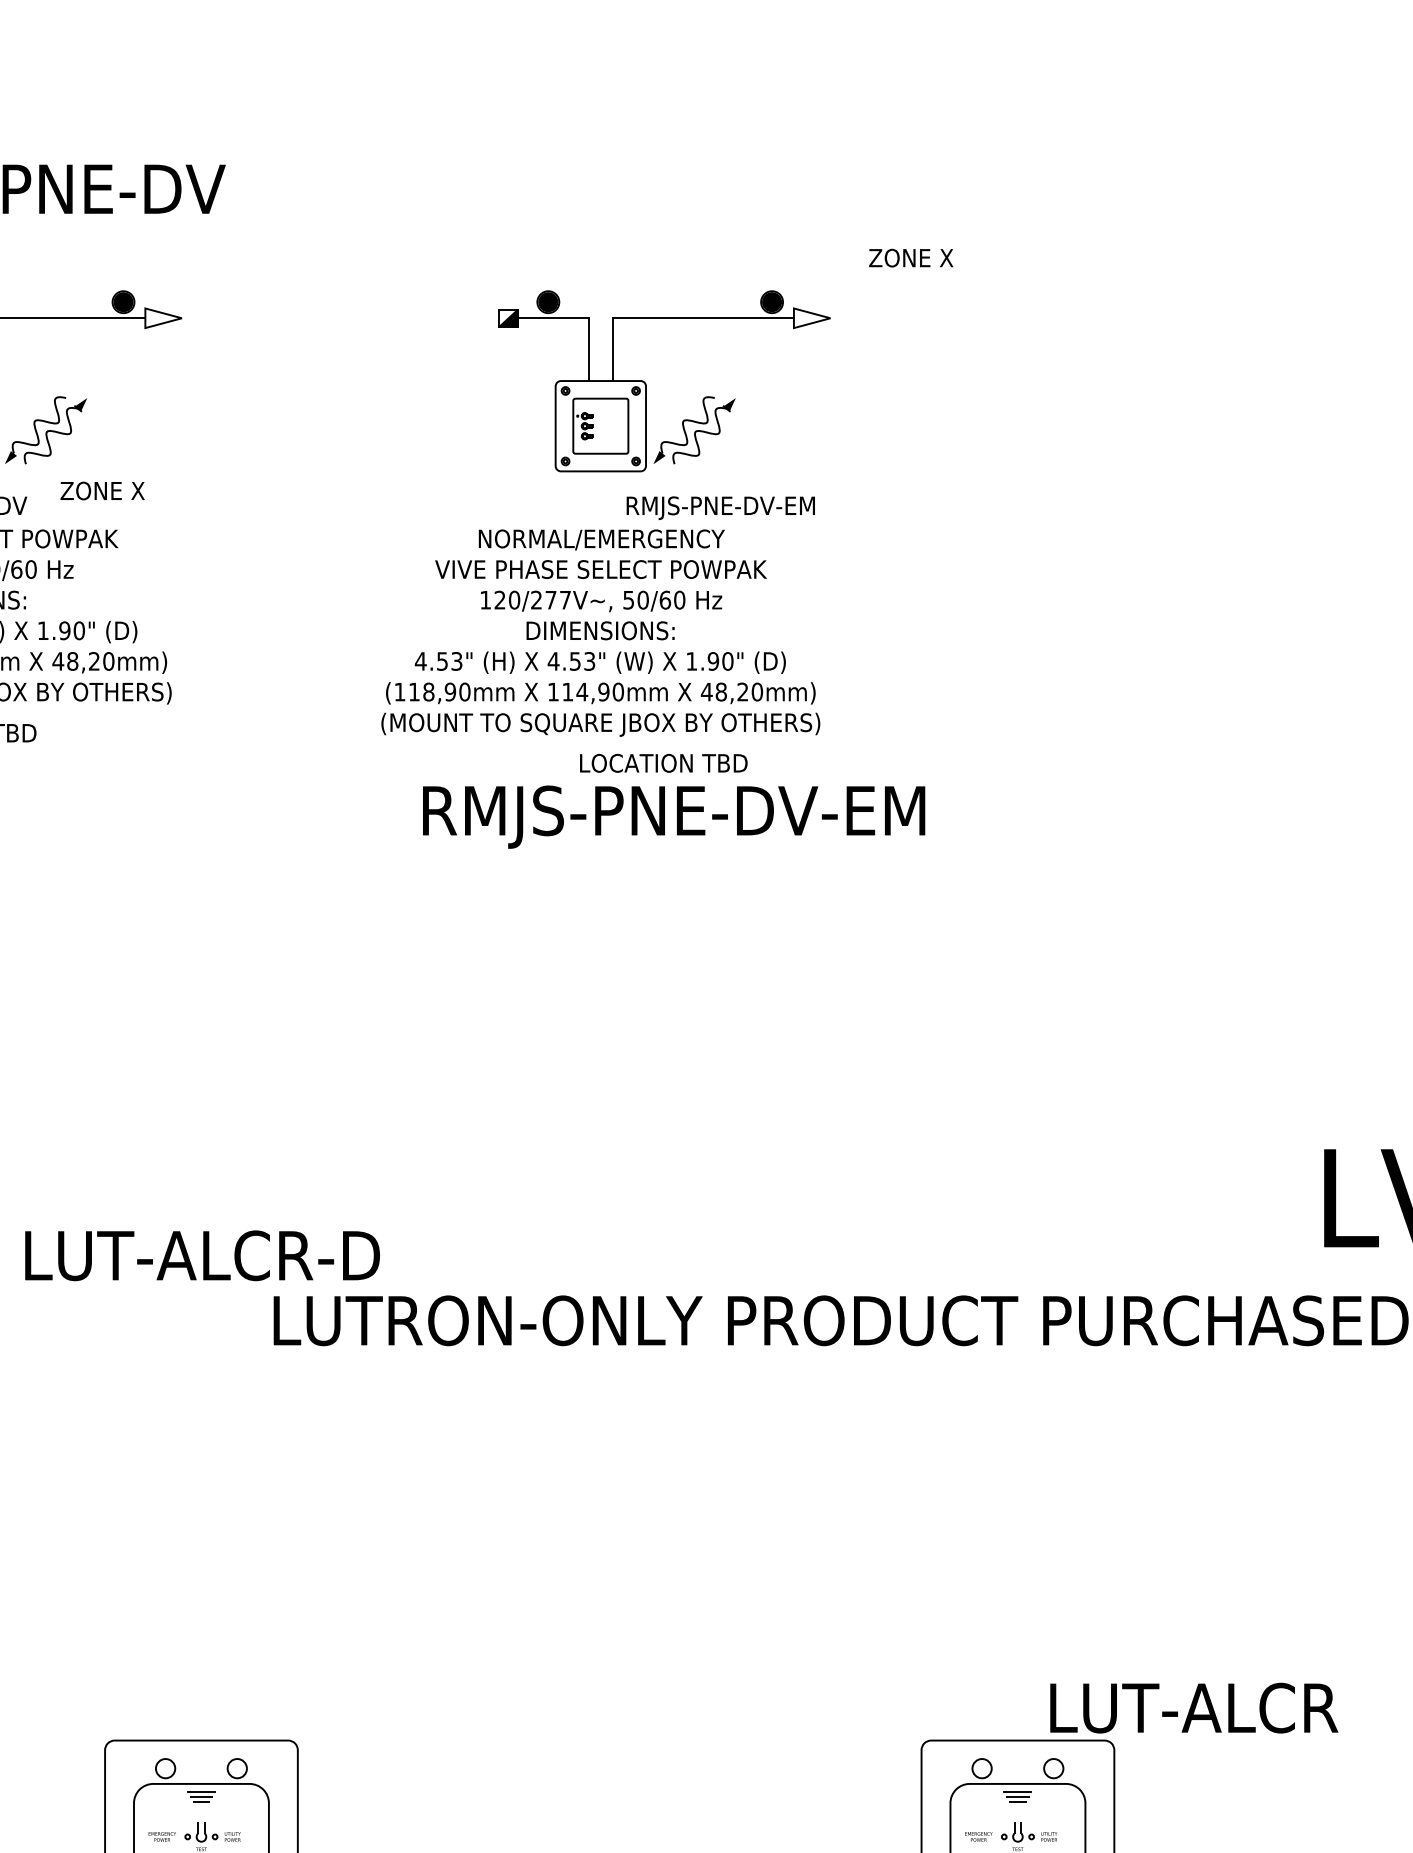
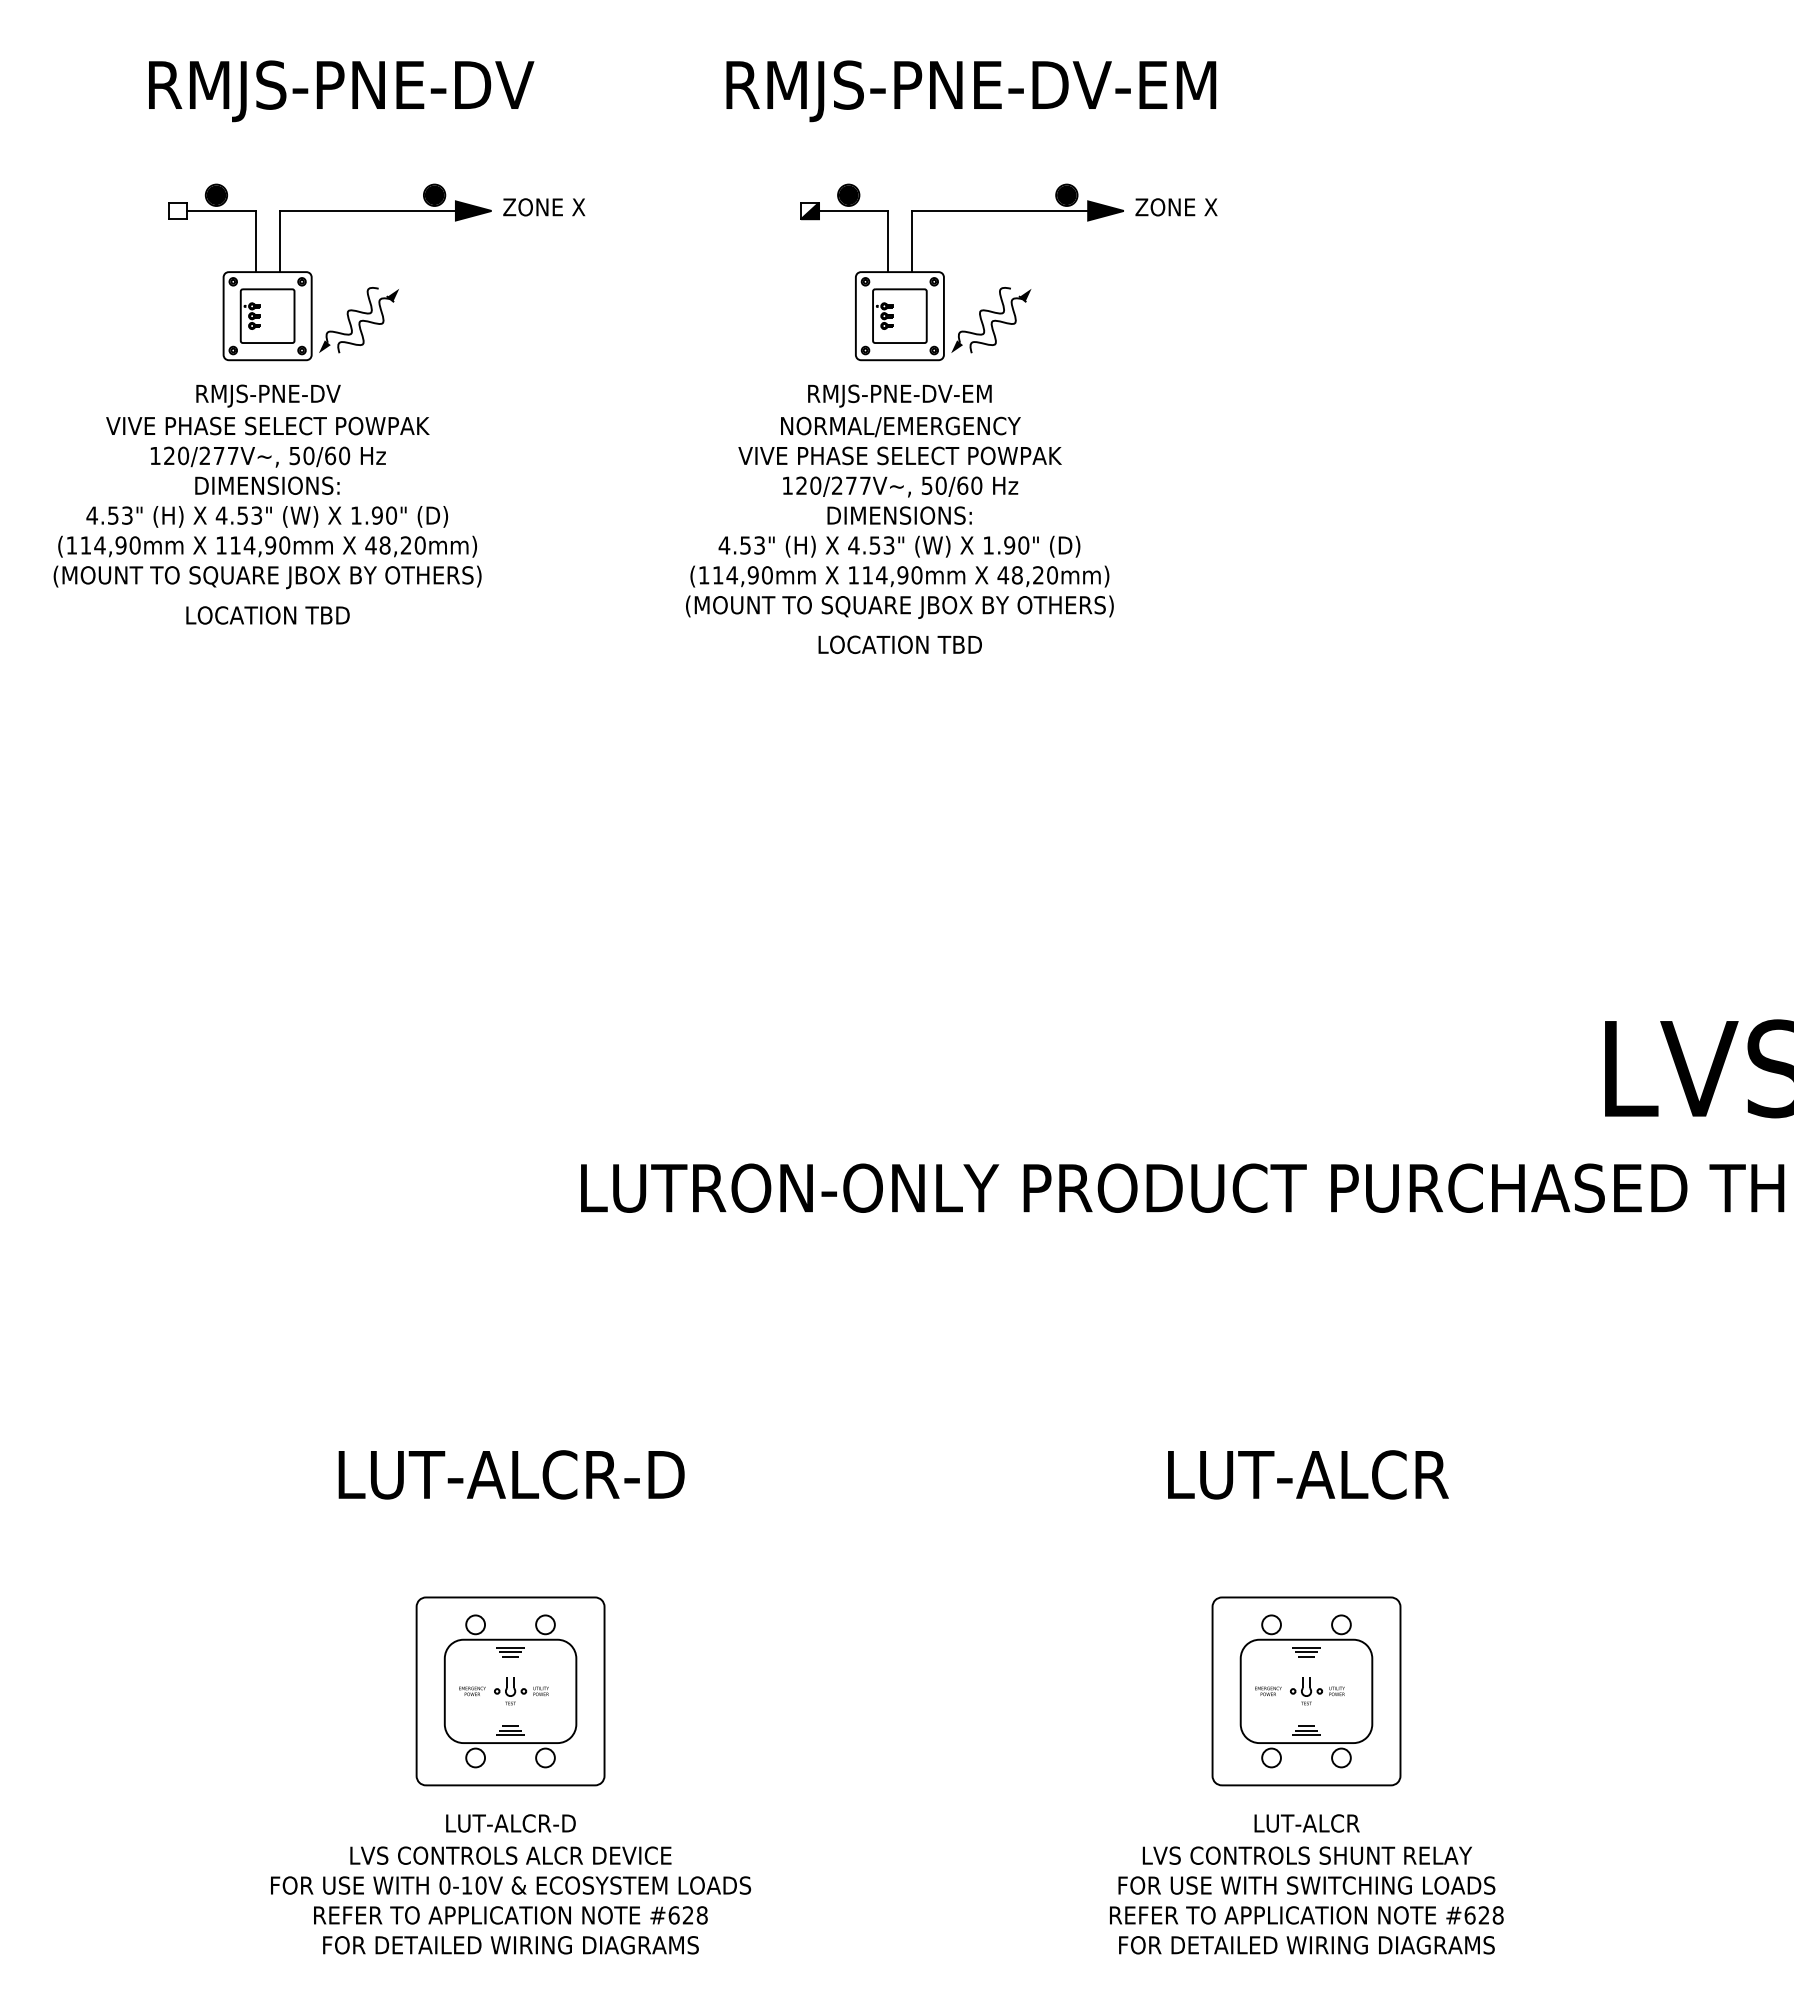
text: (911, 258) -> (1176, 207), moved
fill: (163, 317) -> (473, 210), added
fill: (811, 317) -> (1105, 210), added
text: (102, 491) -> (544, 207), moved
text: (720, 507) -> (899, 395), moved
text: (429, 692) -> (732, 575), (118,90mm -> (114,90mm
text: (662, 763) -> (899, 644), moved
text: (674, 817) -> (971, 91), moved
text: (202, 1255) -> (511, 1474), moved
text: (1194, 1707) -> (1308, 1474), moved

